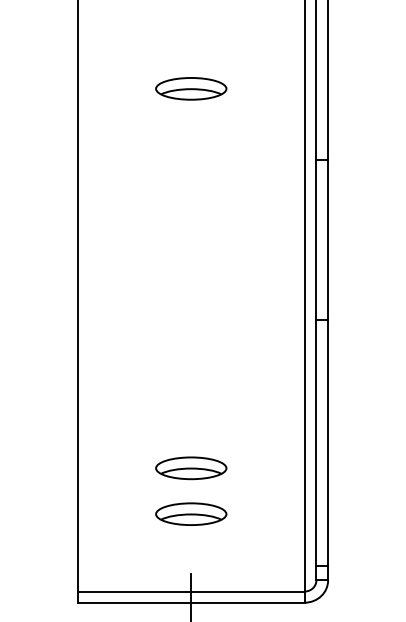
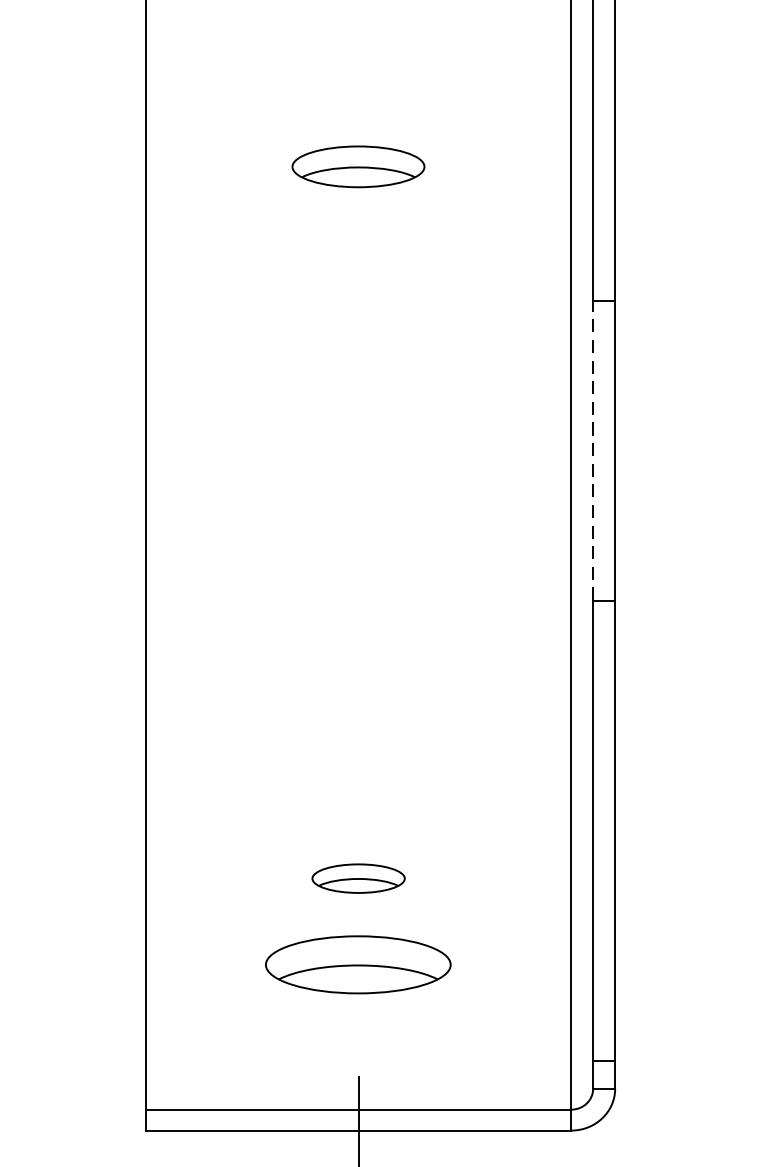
line: (316, 240) -> (593, 451), solid -> dashed
part: (191, 468) -> (358, 878), size x0.7
part: (191, 513) -> (358, 963), size x1.4

